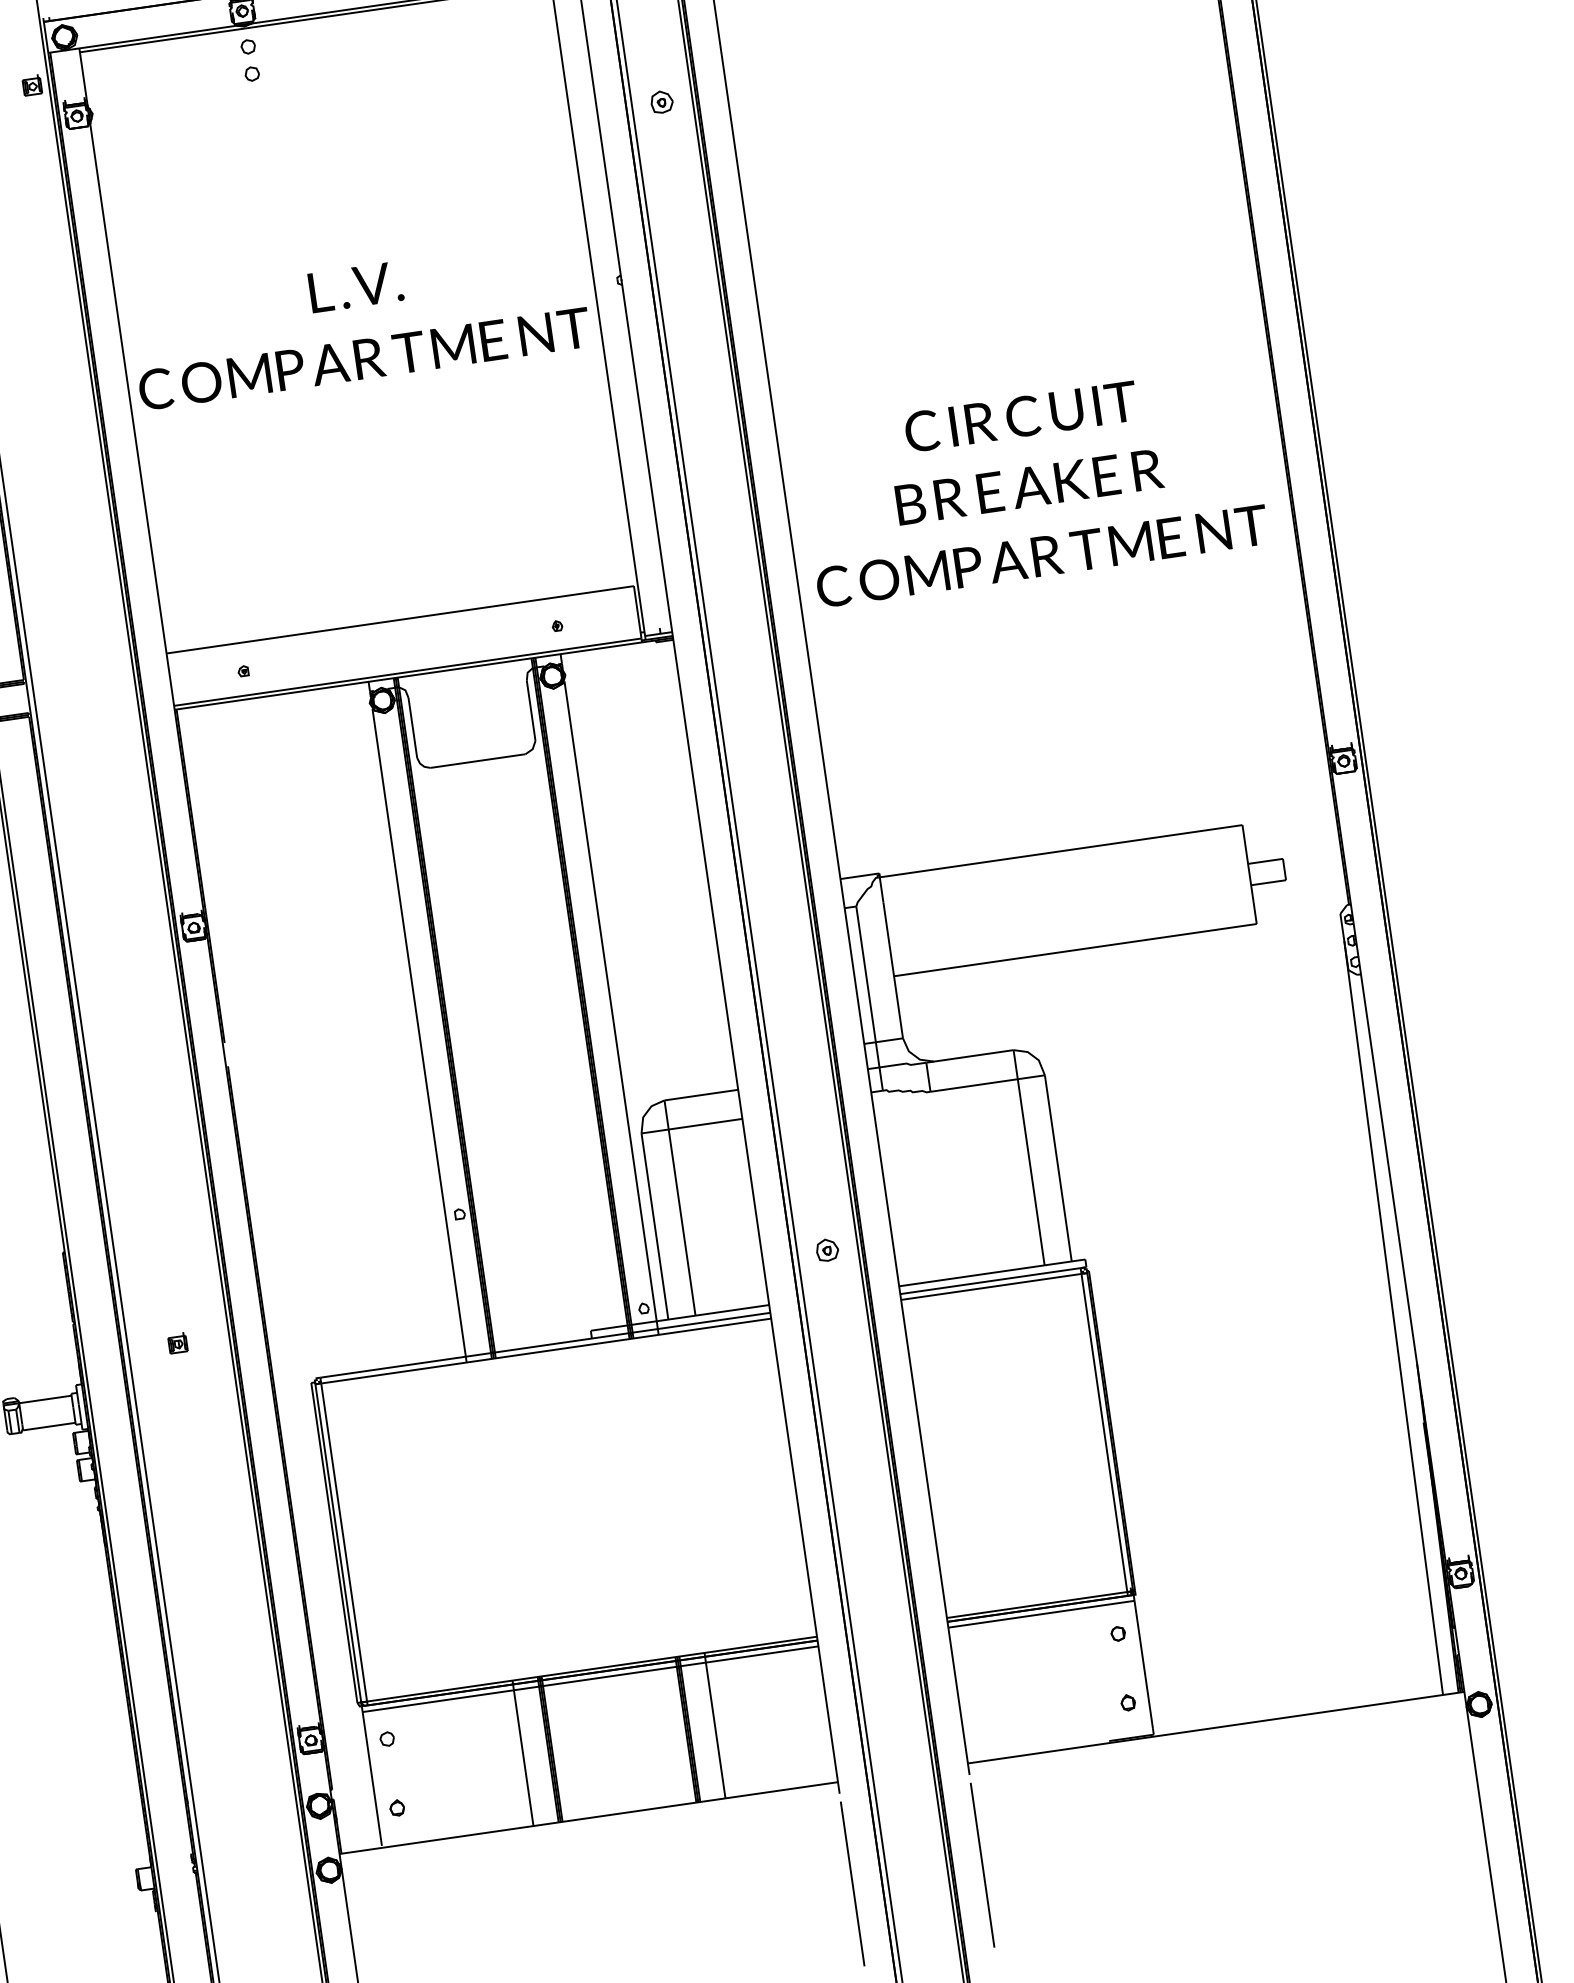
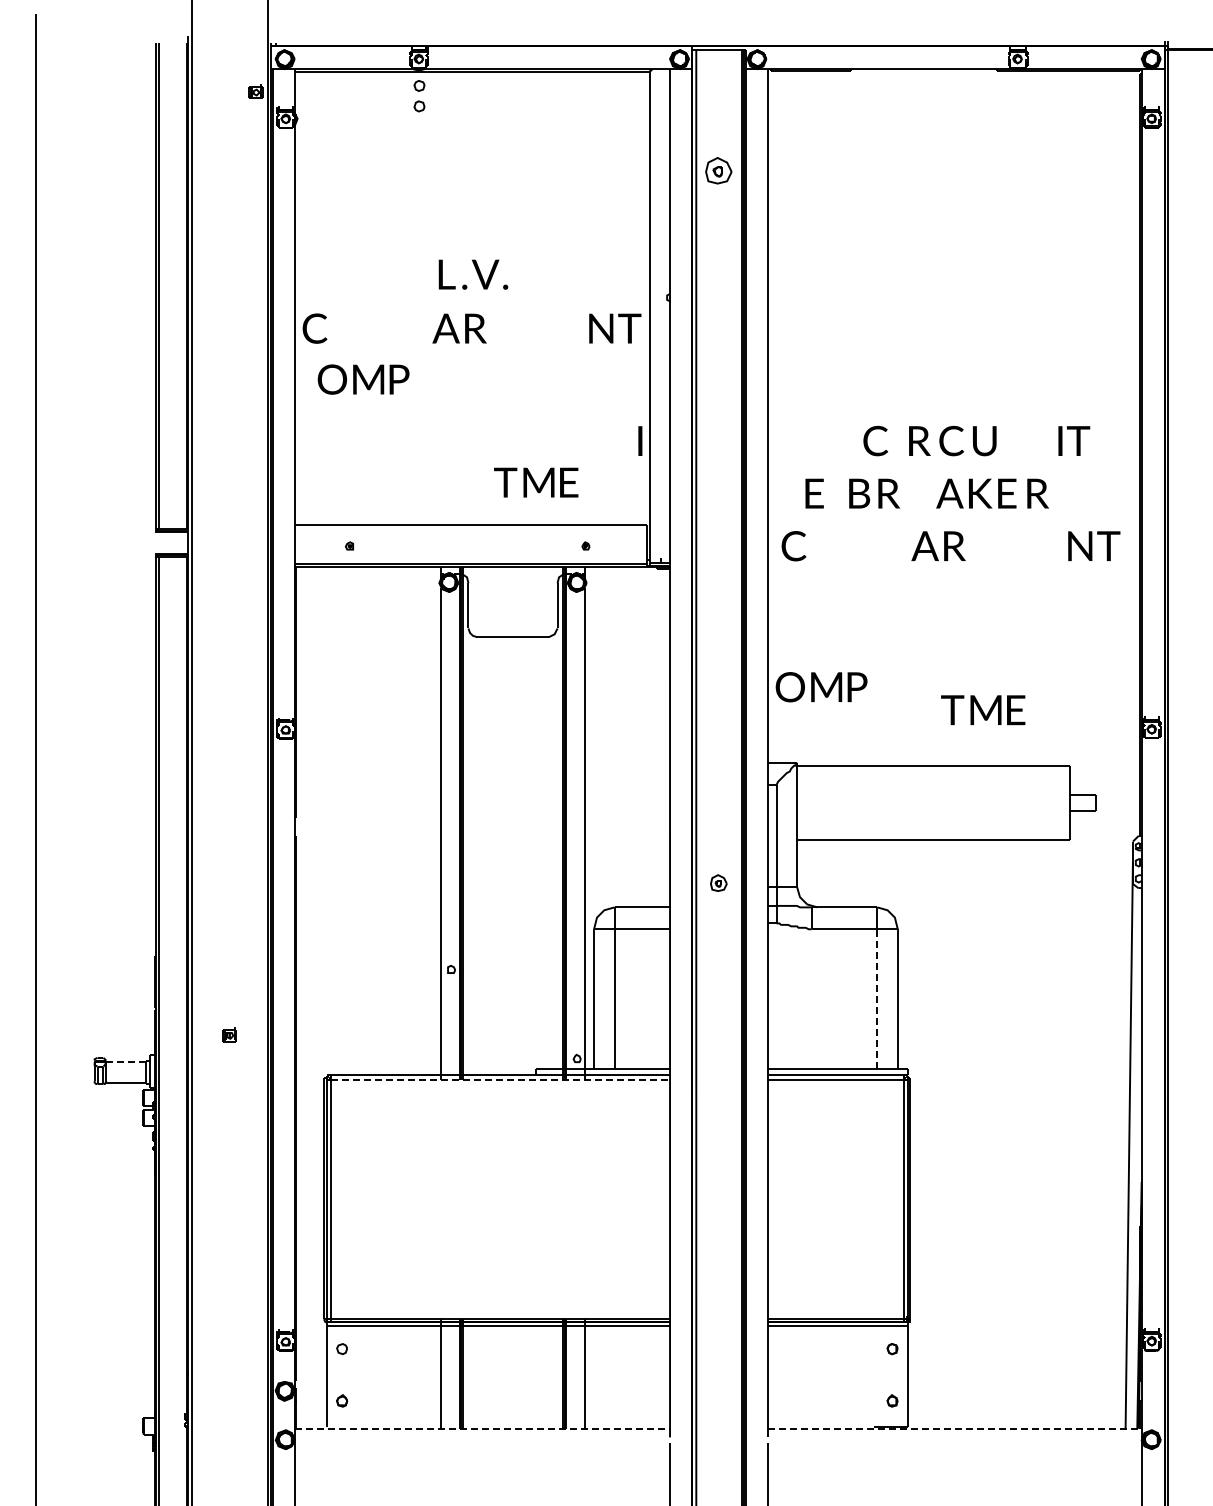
part: (661, 101) -> (718, 170), size x1.6
text: (450, 346) -> (536, 482), moved
text: (242, 376) -> (363, 379), moved
text: (1115, 402) -> (1074, 440), moved
text: (953, 425) -> (640, 440), moved
text: (990, 492) -> (814, 493), moved
text: (1127, 544) -> (983, 710), moved
text: (920, 574) -> (821, 687), moved
line: (1031, 1171) -> (877, 998), solid -> dashed
part: (826, 1249) -> (718, 882), moved
line: (547, 1350) -> (501, 1079), solid -> dashed
line: (46, 1399) -> (126, 1062), solid -> dashed
line: (1215, 1727) -> (954, 1428), solid -> dashed
line: (588, 1817) -> (482, 1428), solid -> dashed

